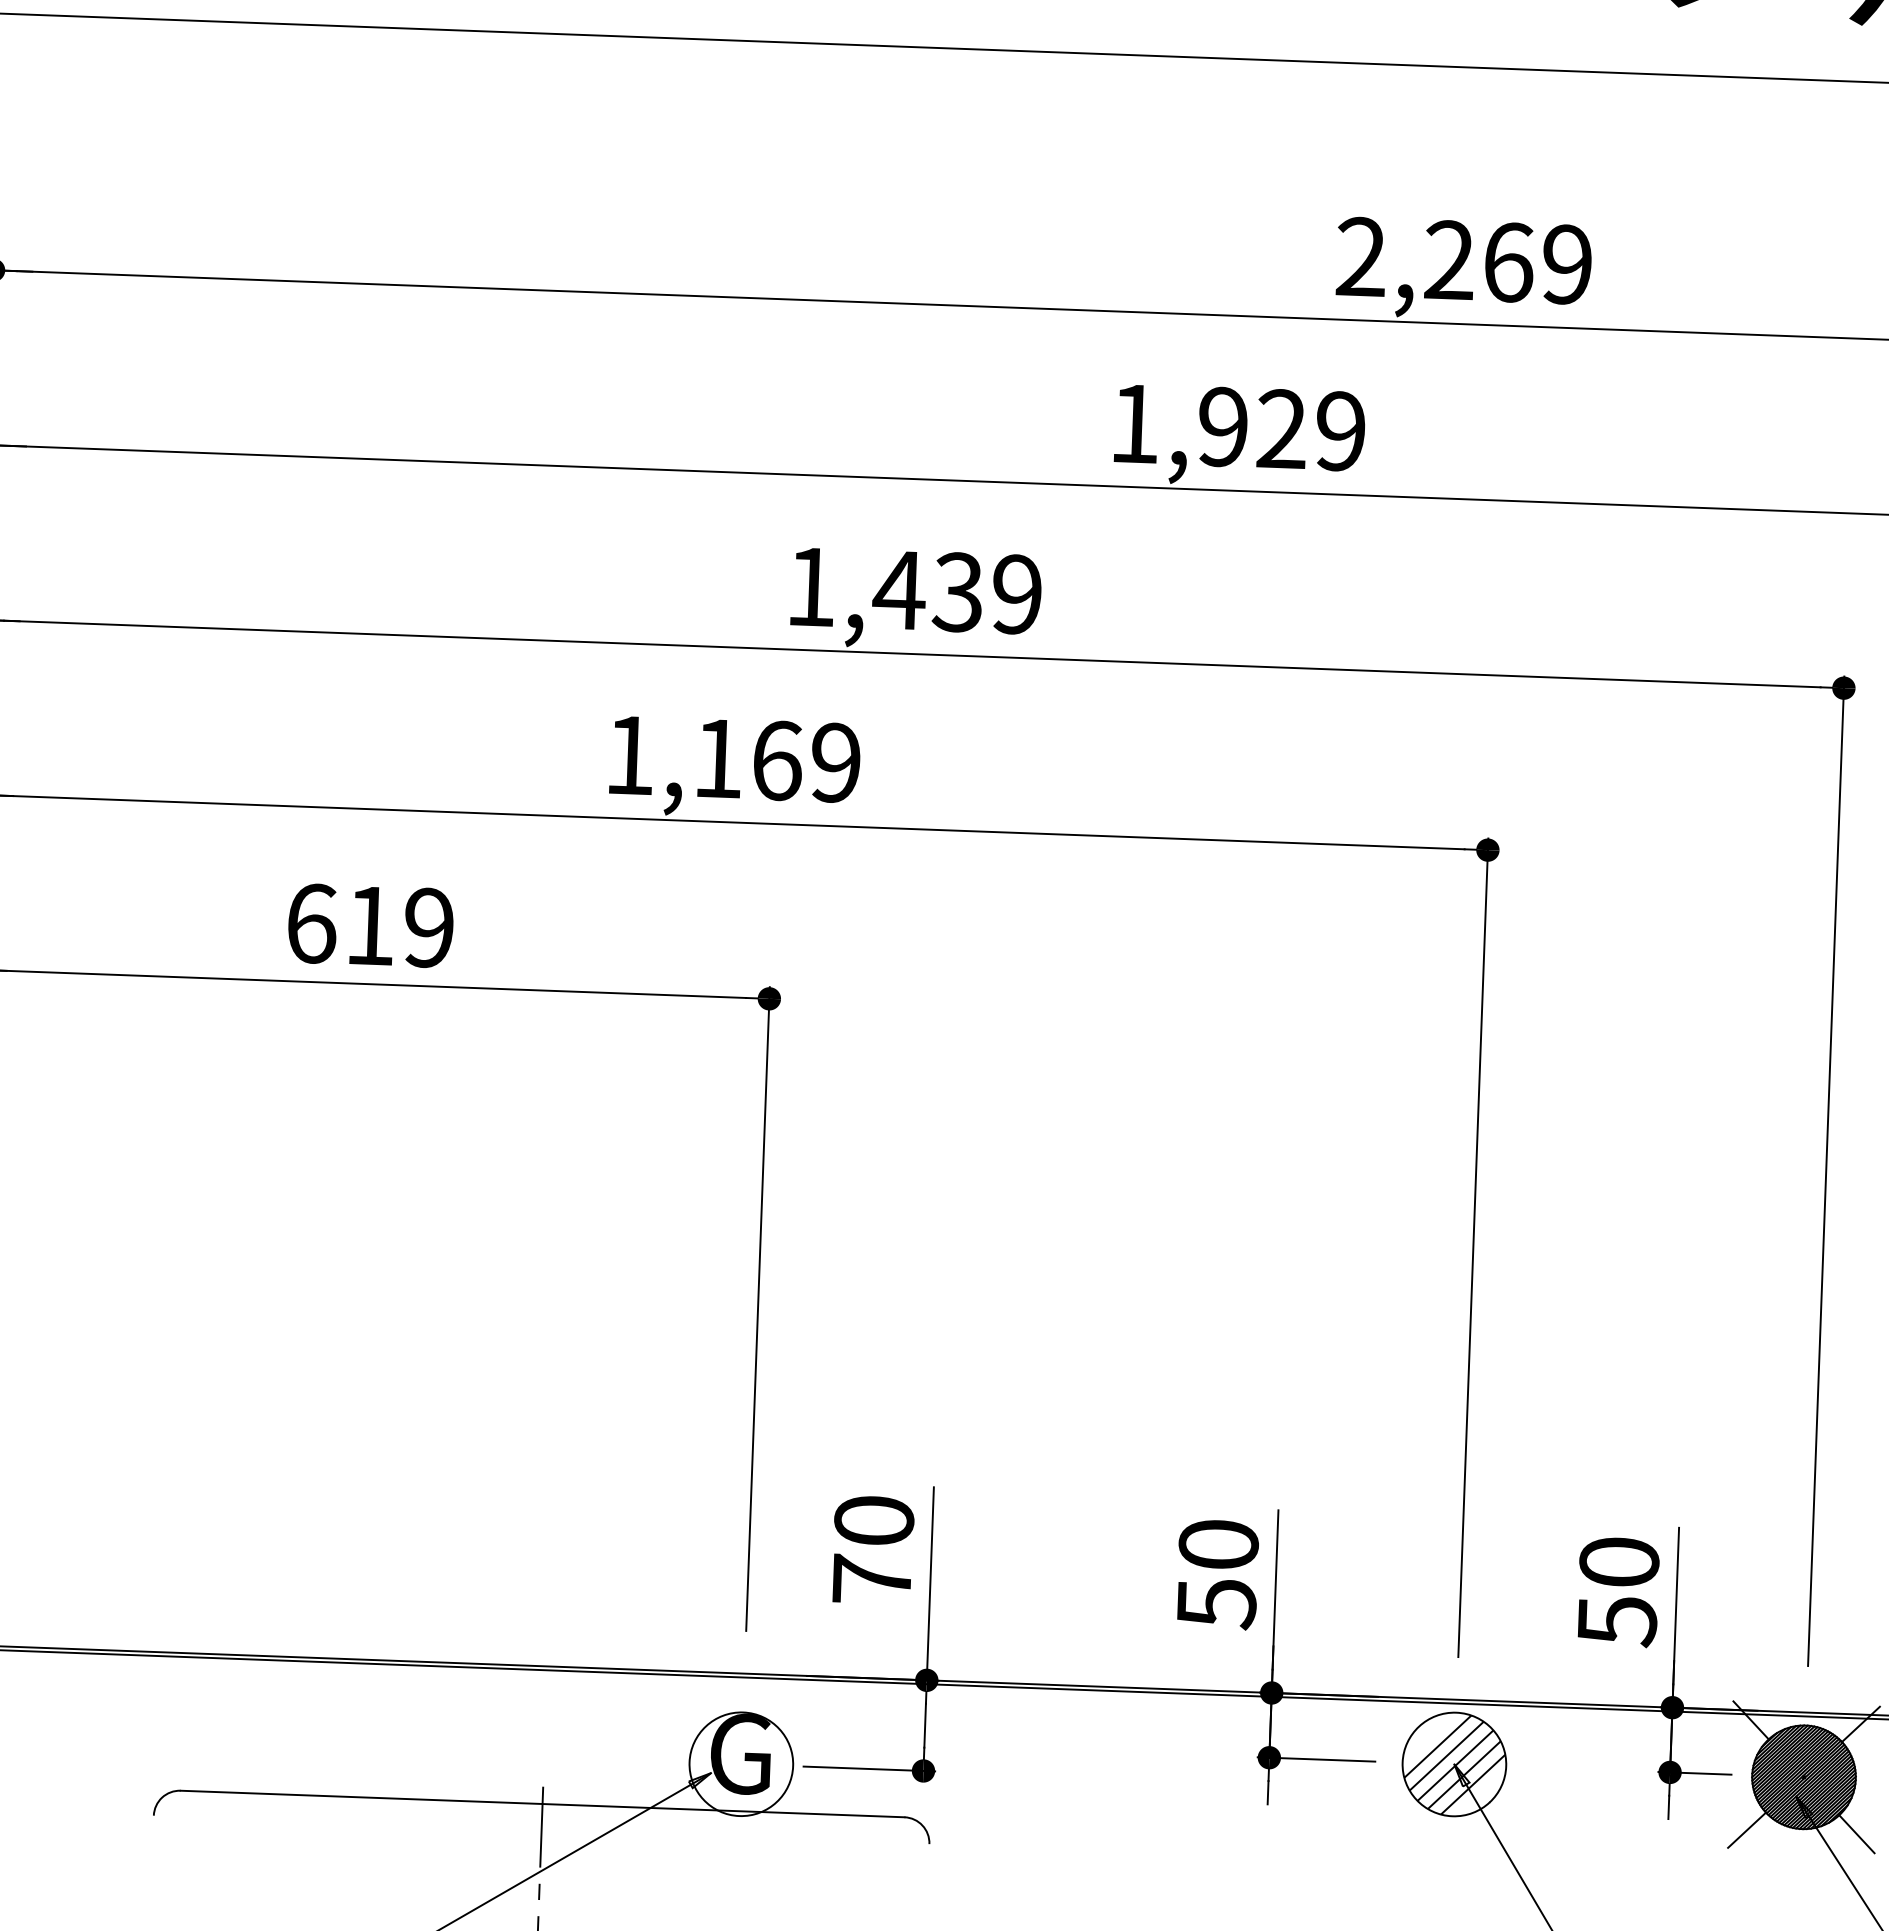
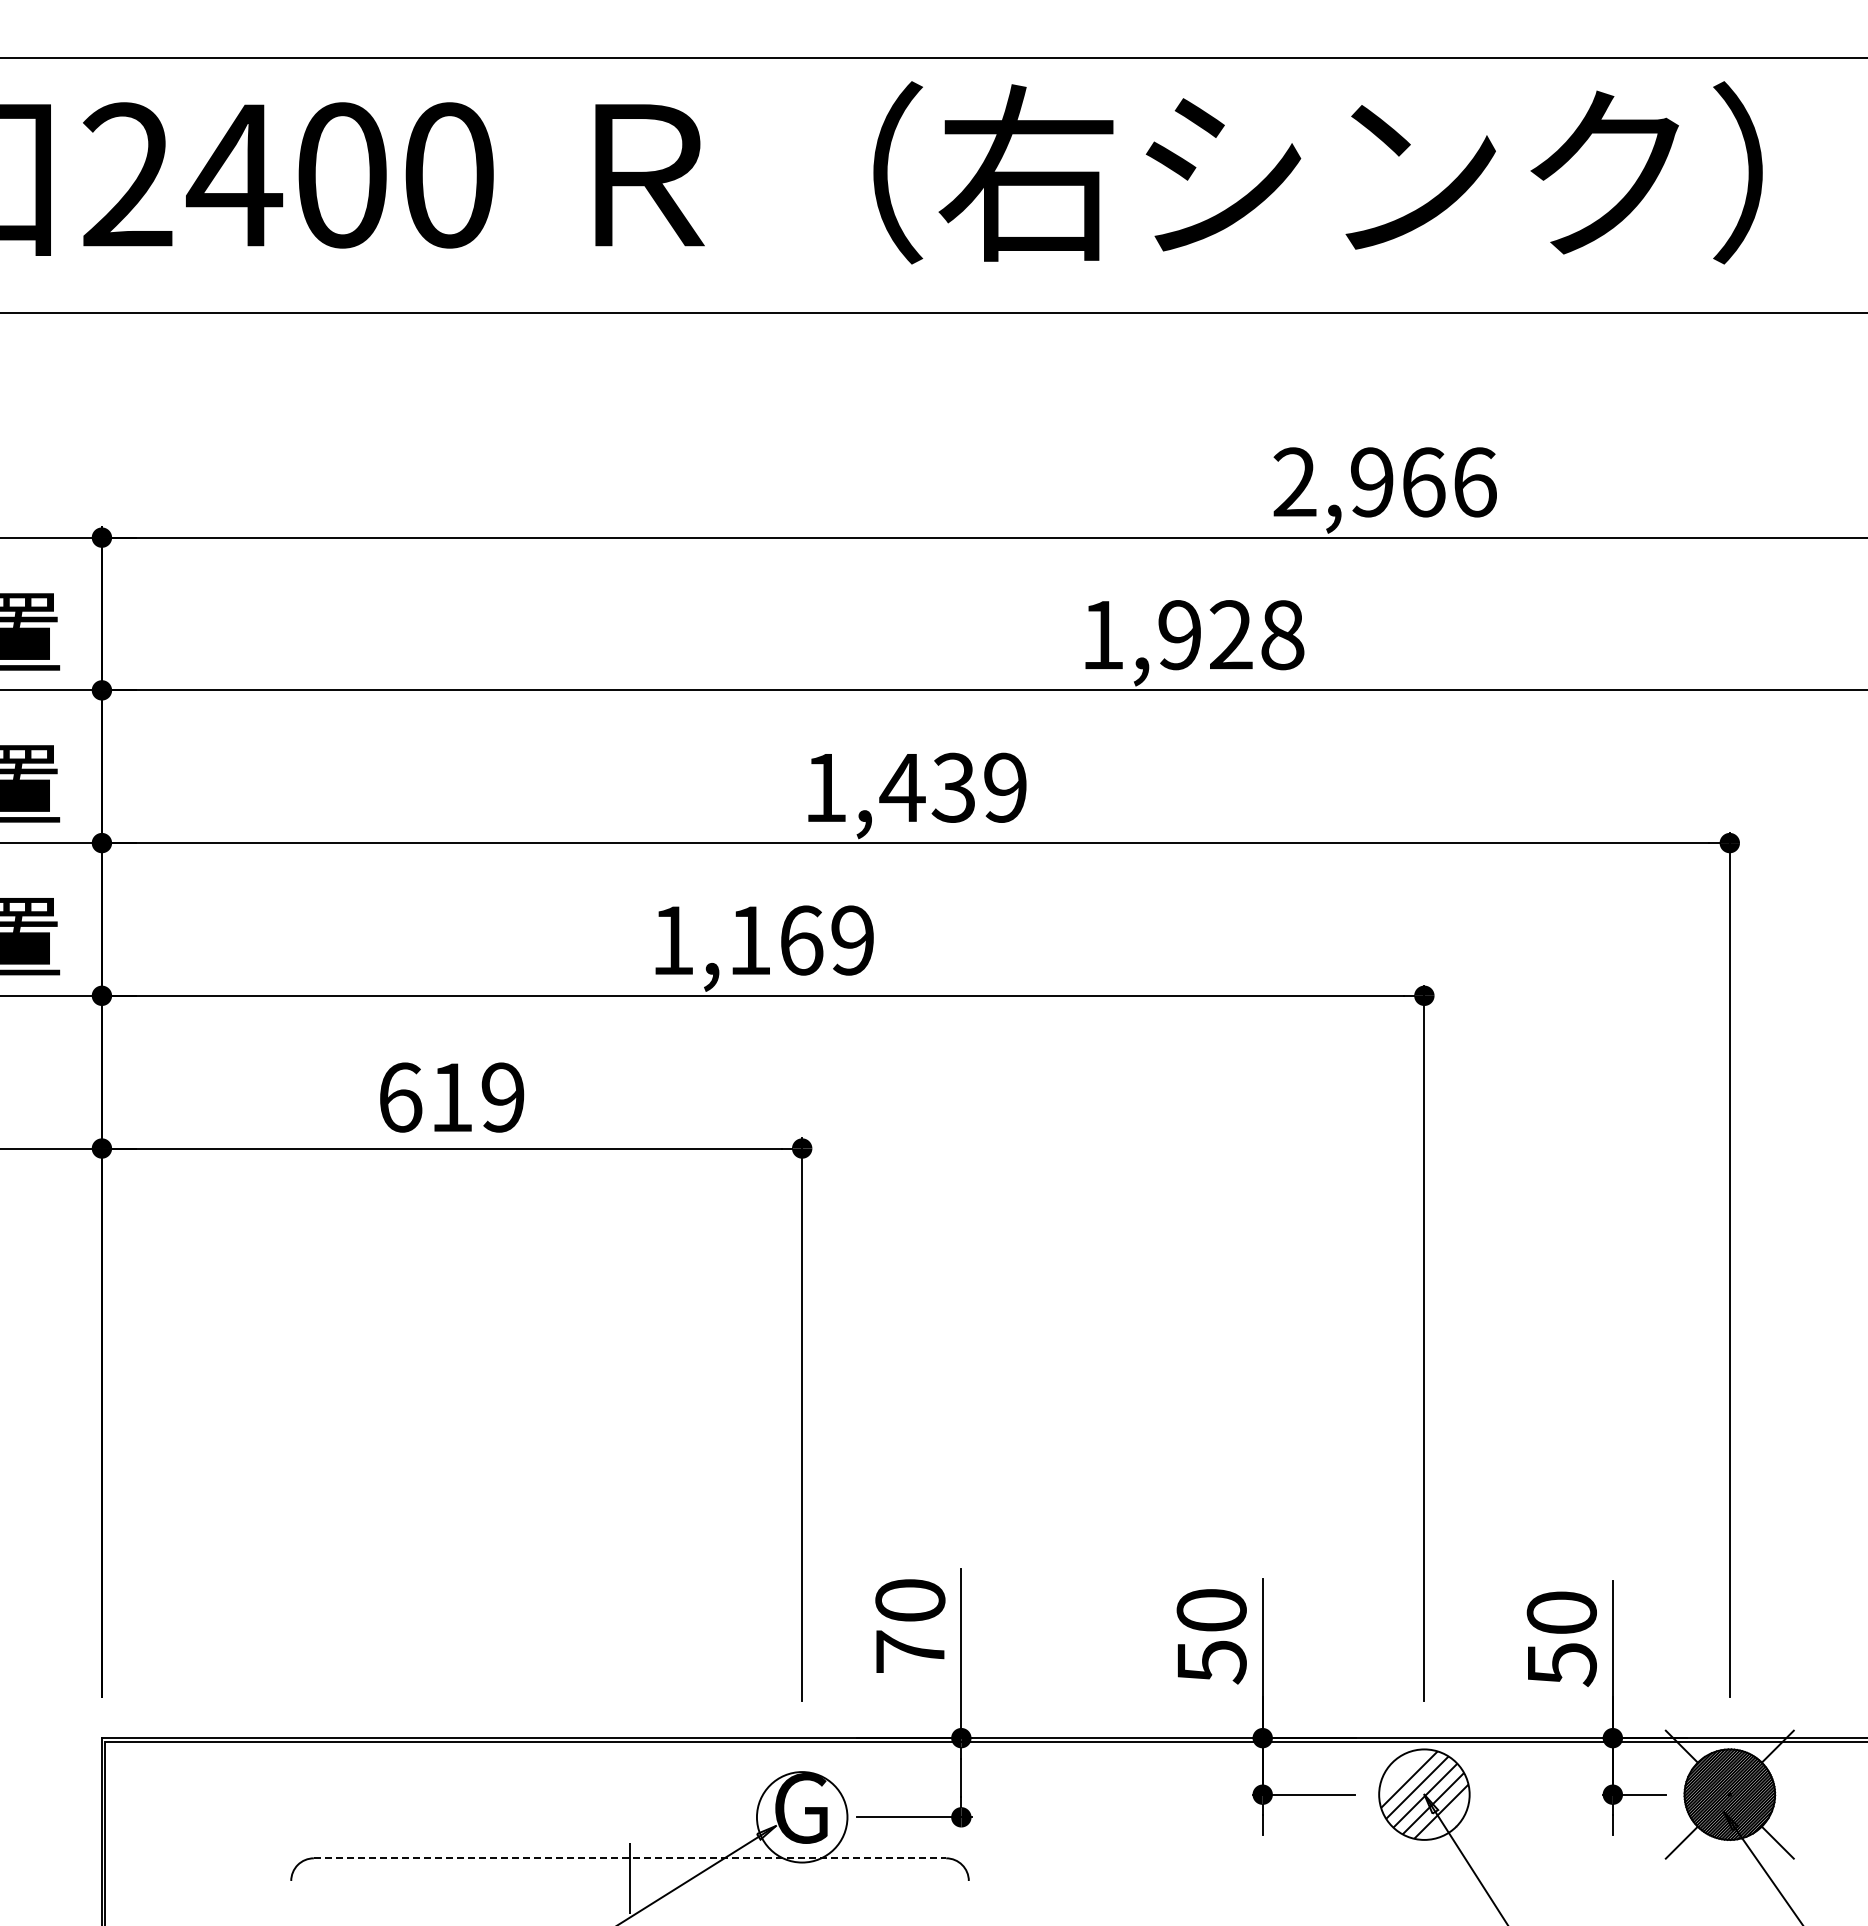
text: (1508, 262) -> (1423, 482), 2,269 -> 2,966
text: (1340, 431) -> (1282, 635), 1,929 -> 1,928
line: (543, 1804) -> (630, 1858), solid -> dashed

